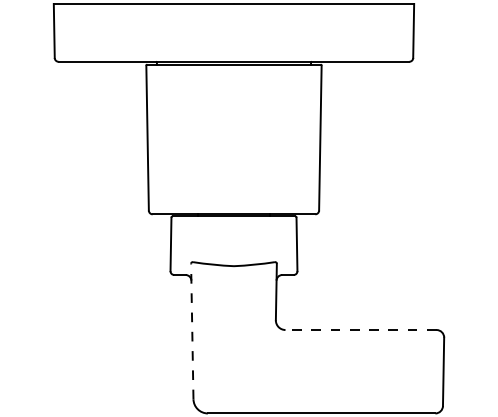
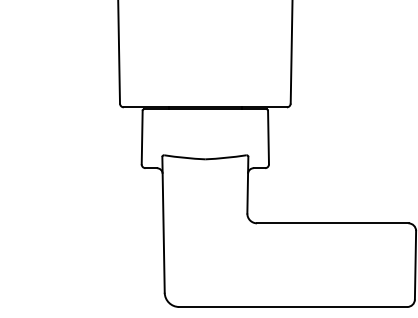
line: (361, 330) -> (333, 223), dashed -> solid
line: (192, 331) -> (163, 224), dashed -> solid

